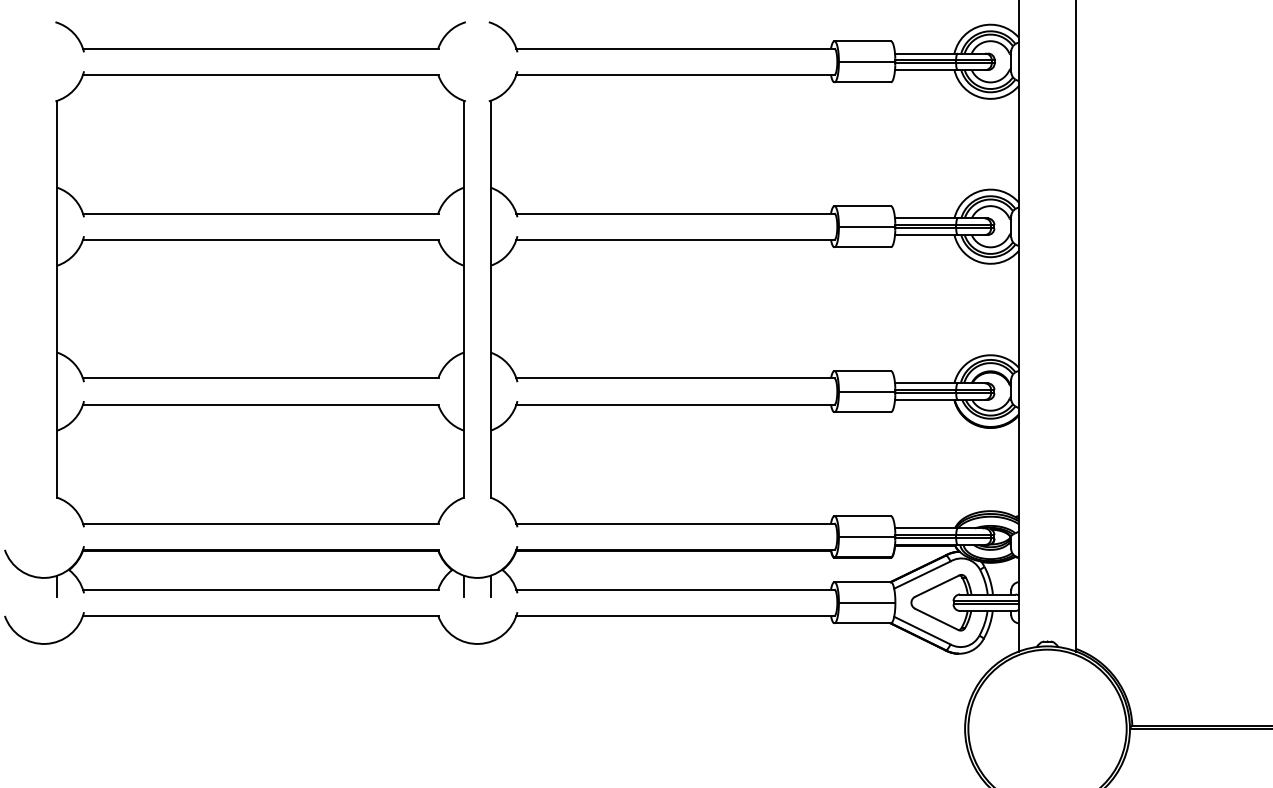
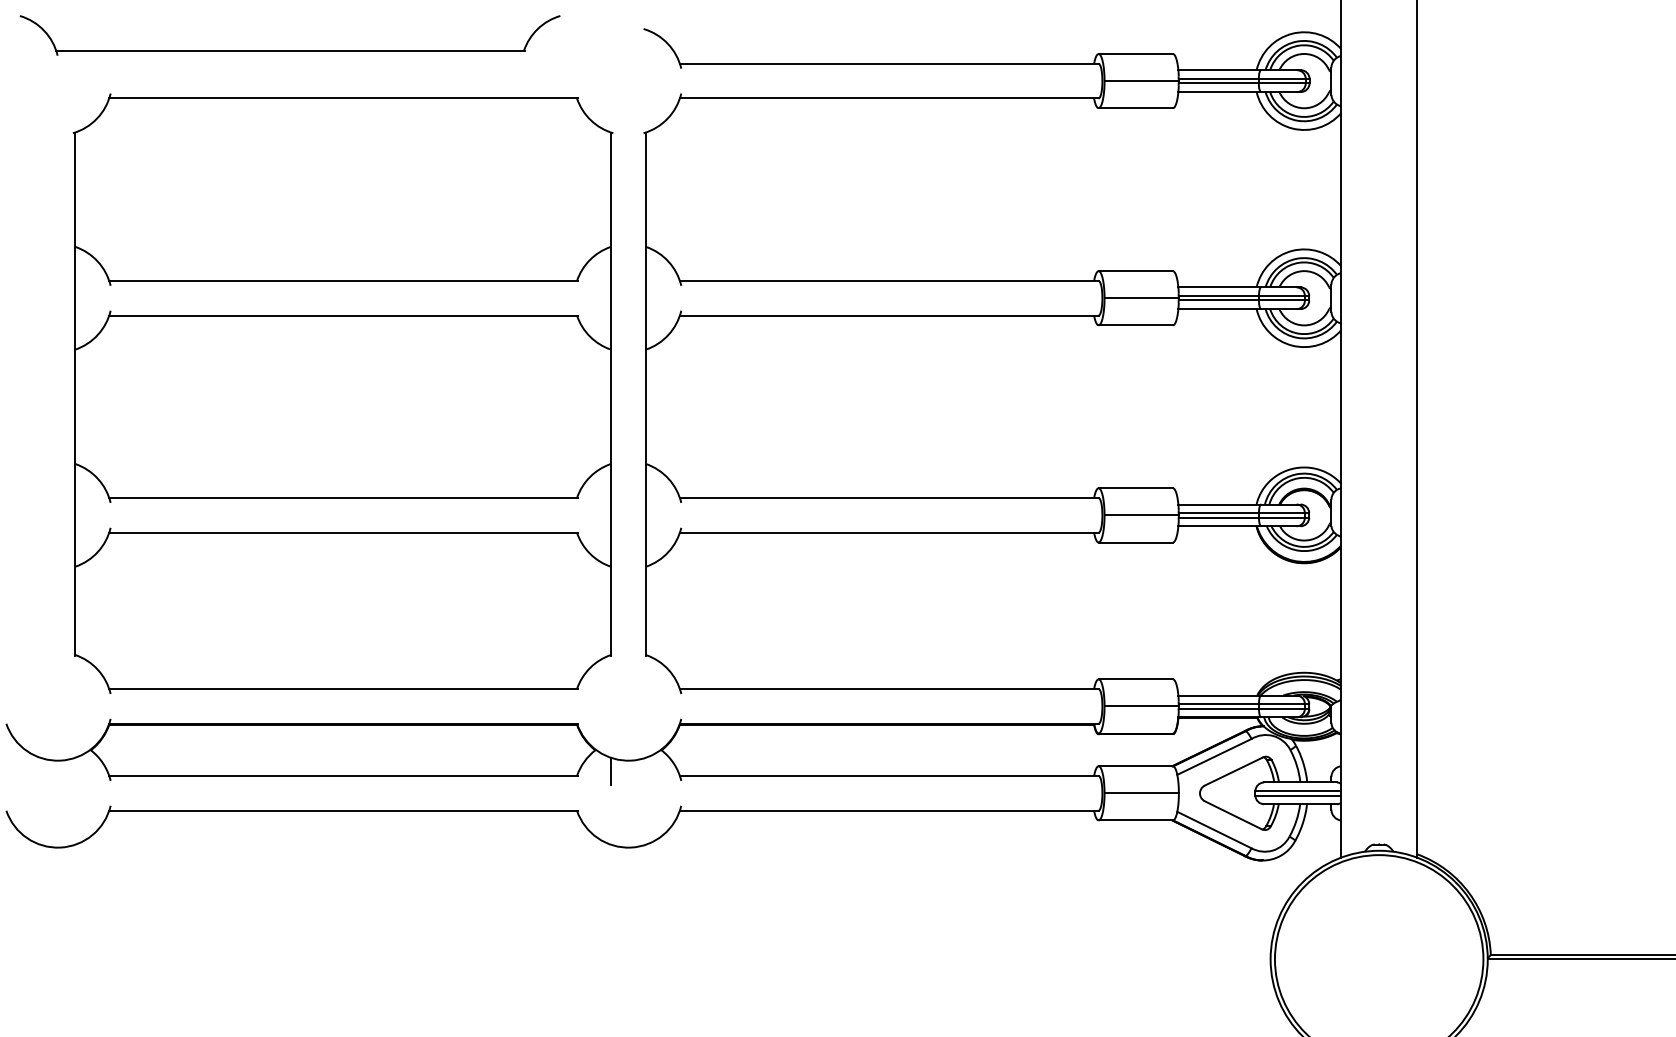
part: (260, 48) -> (289, 50), moved
line: (57, 586) -> (75, 771), removed
line: (490, 586) -> (645, 771), removed

